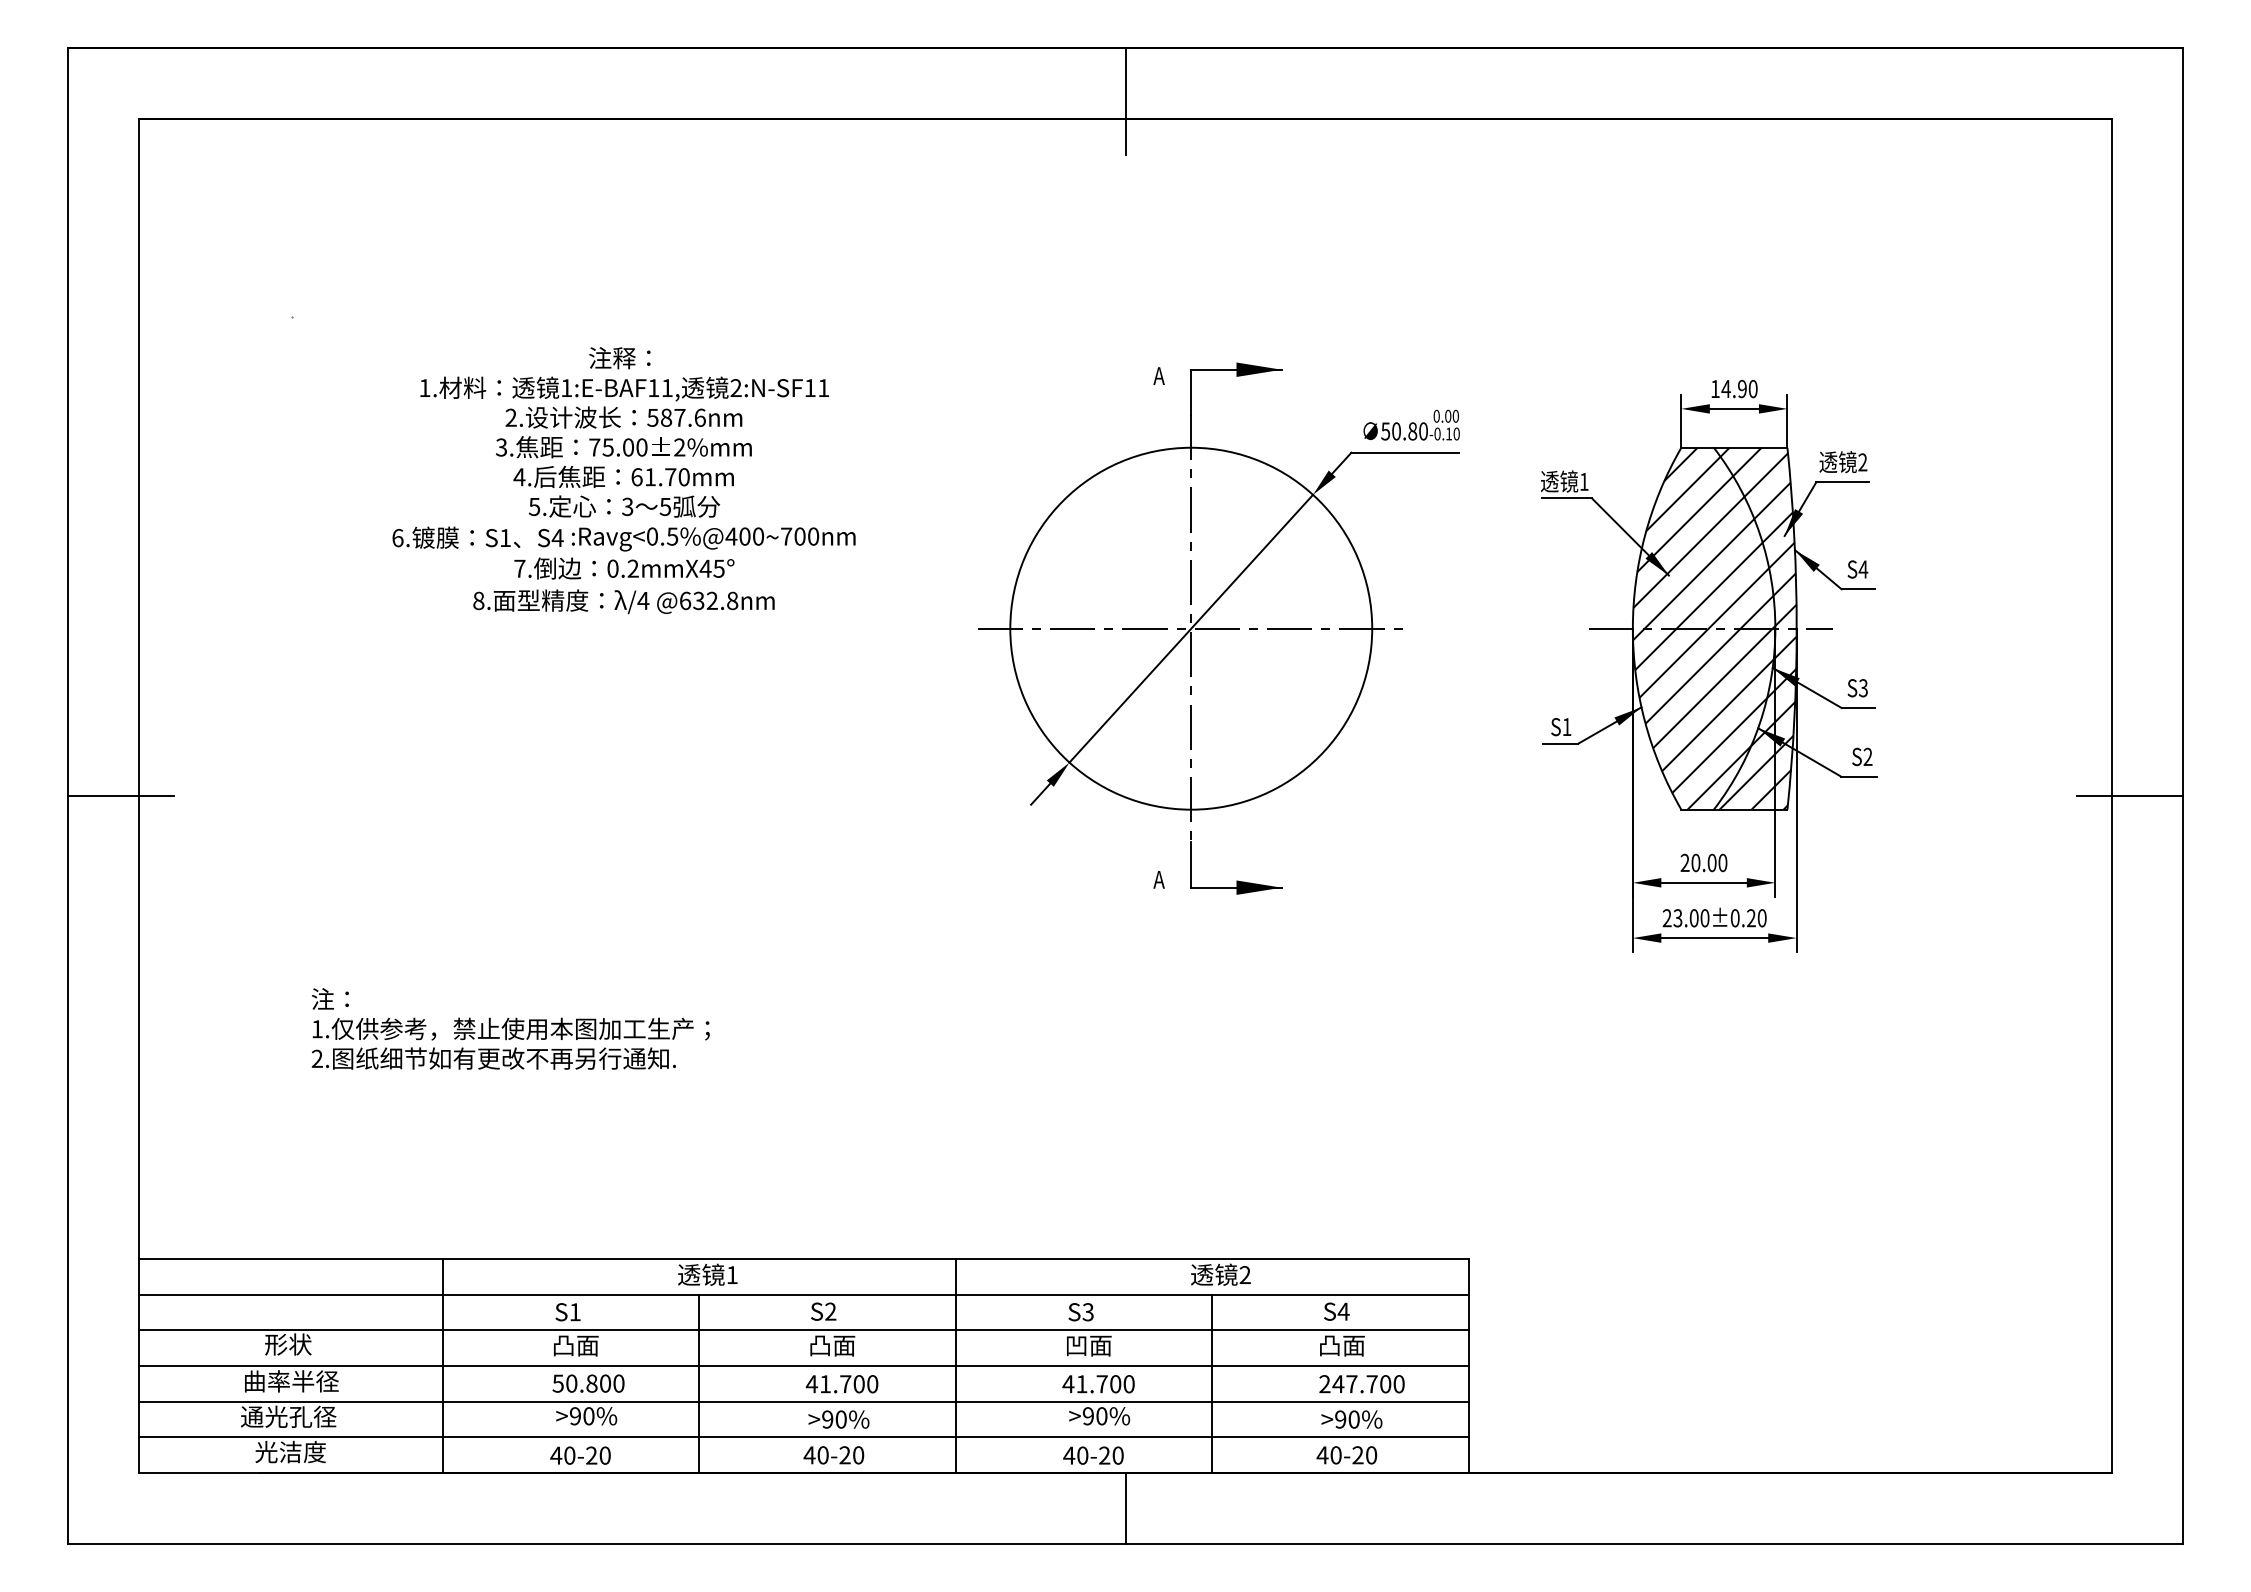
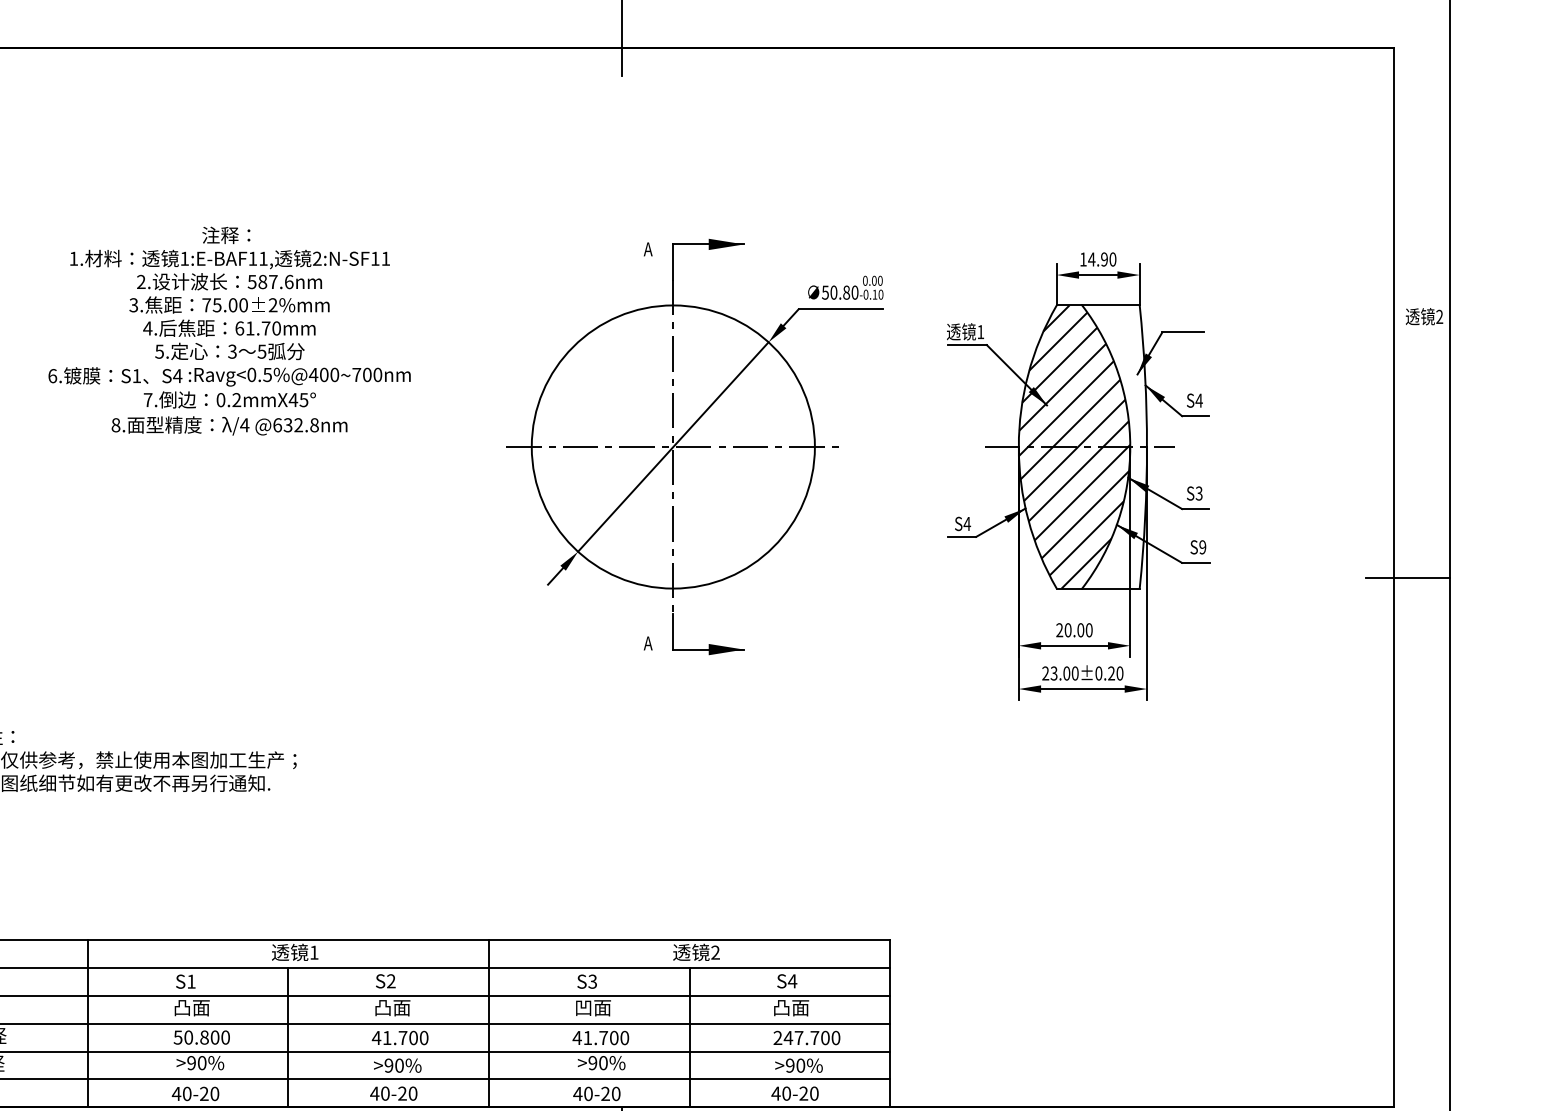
text: (1843, 462) -> (1424, 316), moved
hatch: (1754, 628) -> (1113, 446), removed
text: (1566, 726) -> (966, 523), S1 -> S4
text: (1867, 757) -> (1202, 547), S2 -> S9

